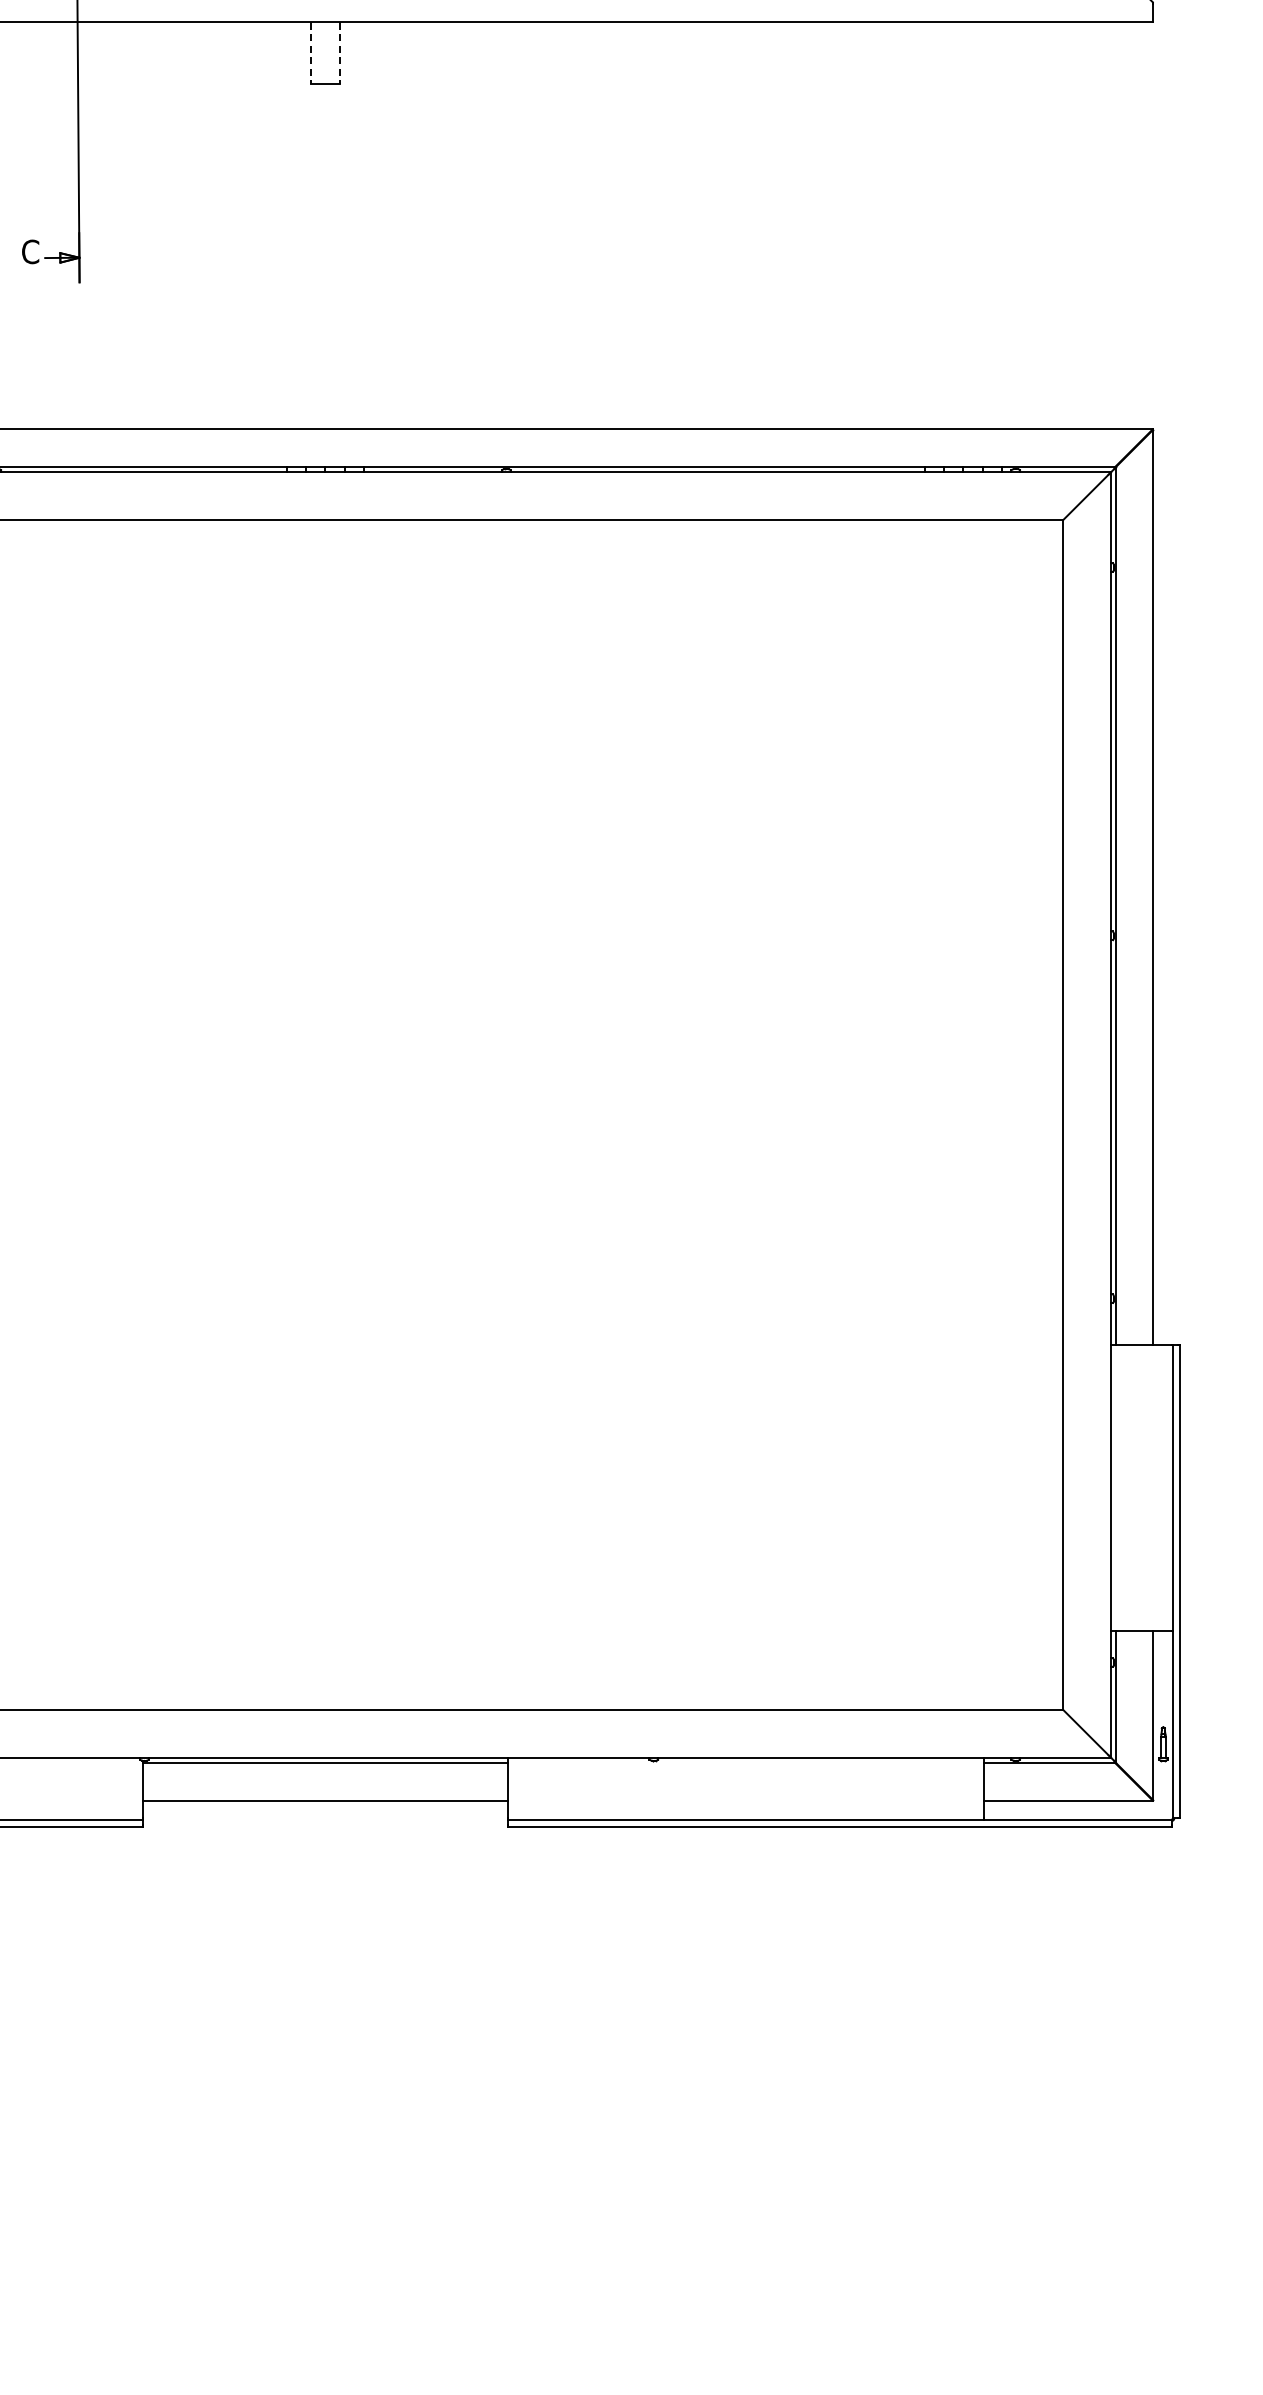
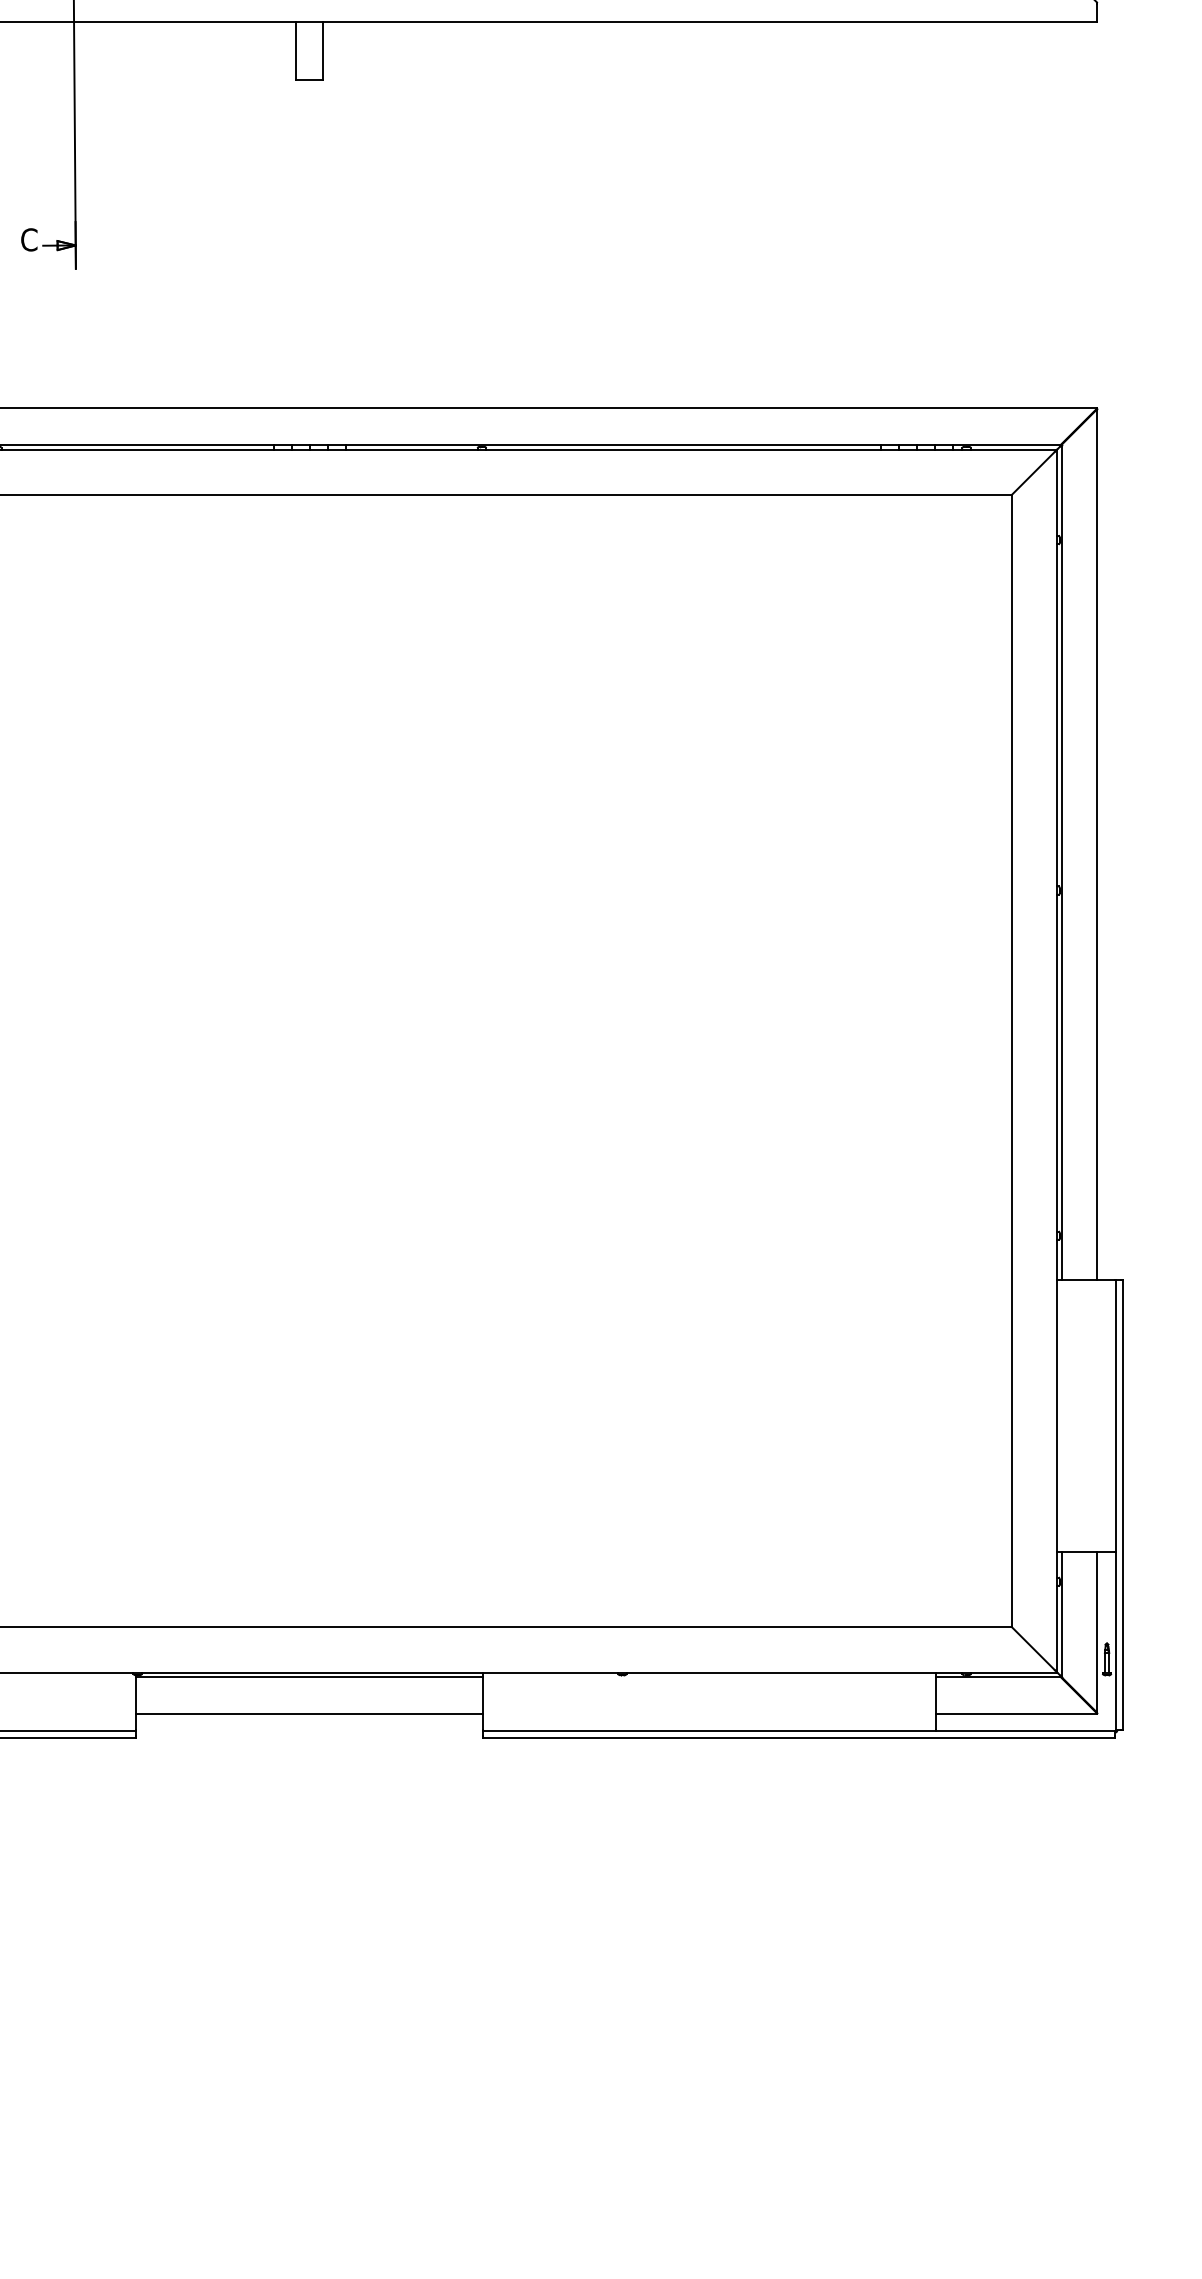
line: (311, 53) -> (296, 51), dashed -> solid
line: (339, 53) -> (323, 51), dashed -> solid

